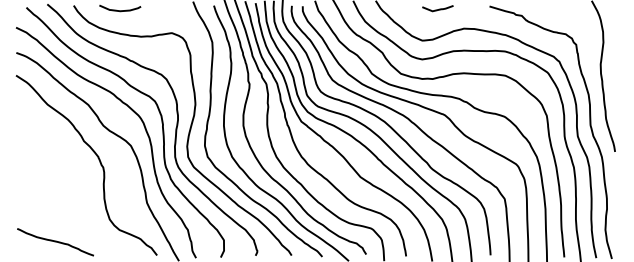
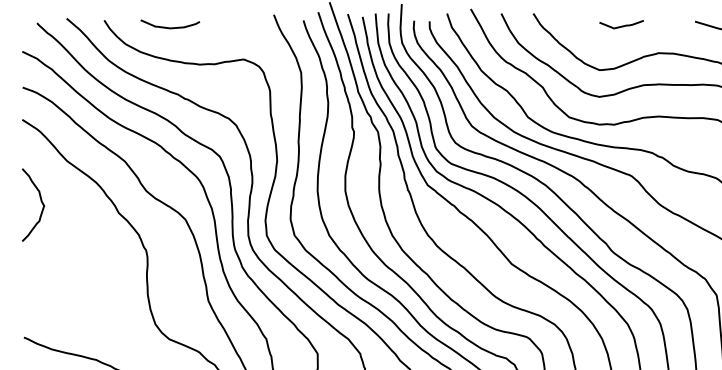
curve: (28, 132) -> (39, 200), added

